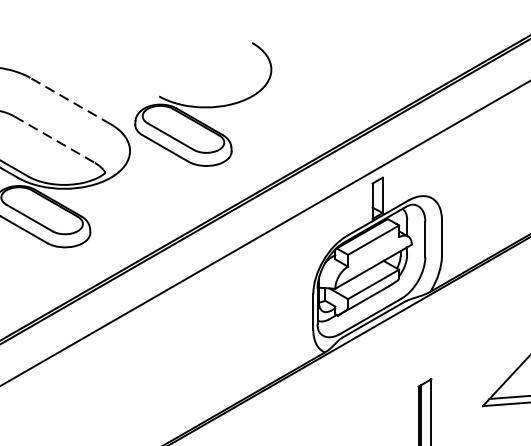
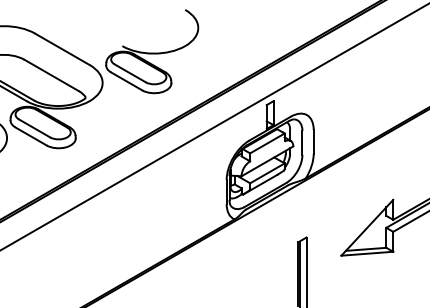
line: (70, 101) -> (62, 49), dashed -> solid
line: (55, 139) -> (52, 75), dashed -> solid

